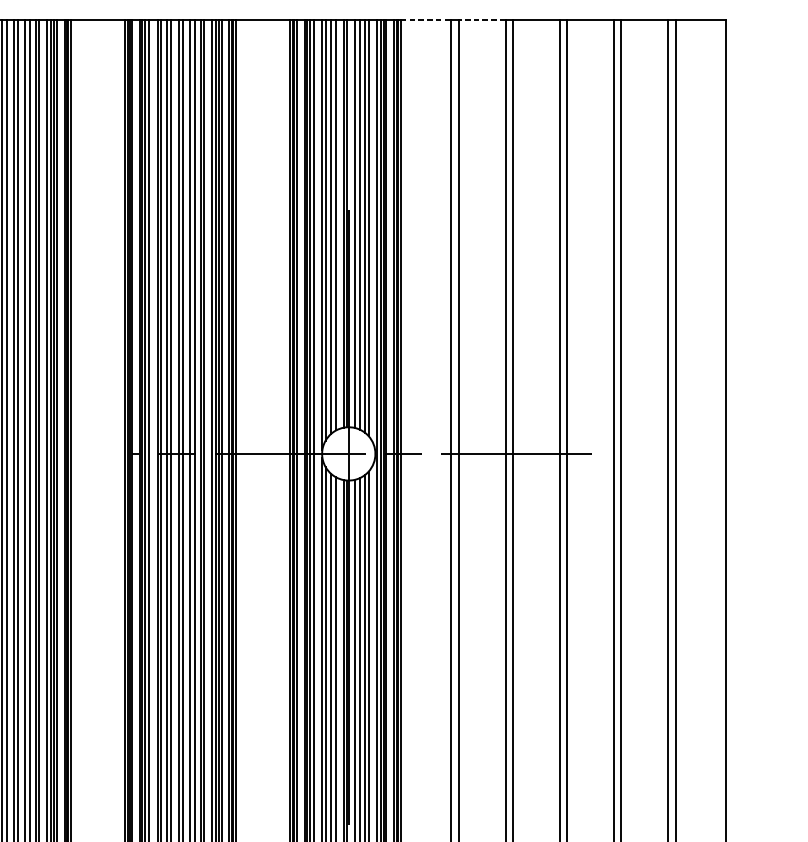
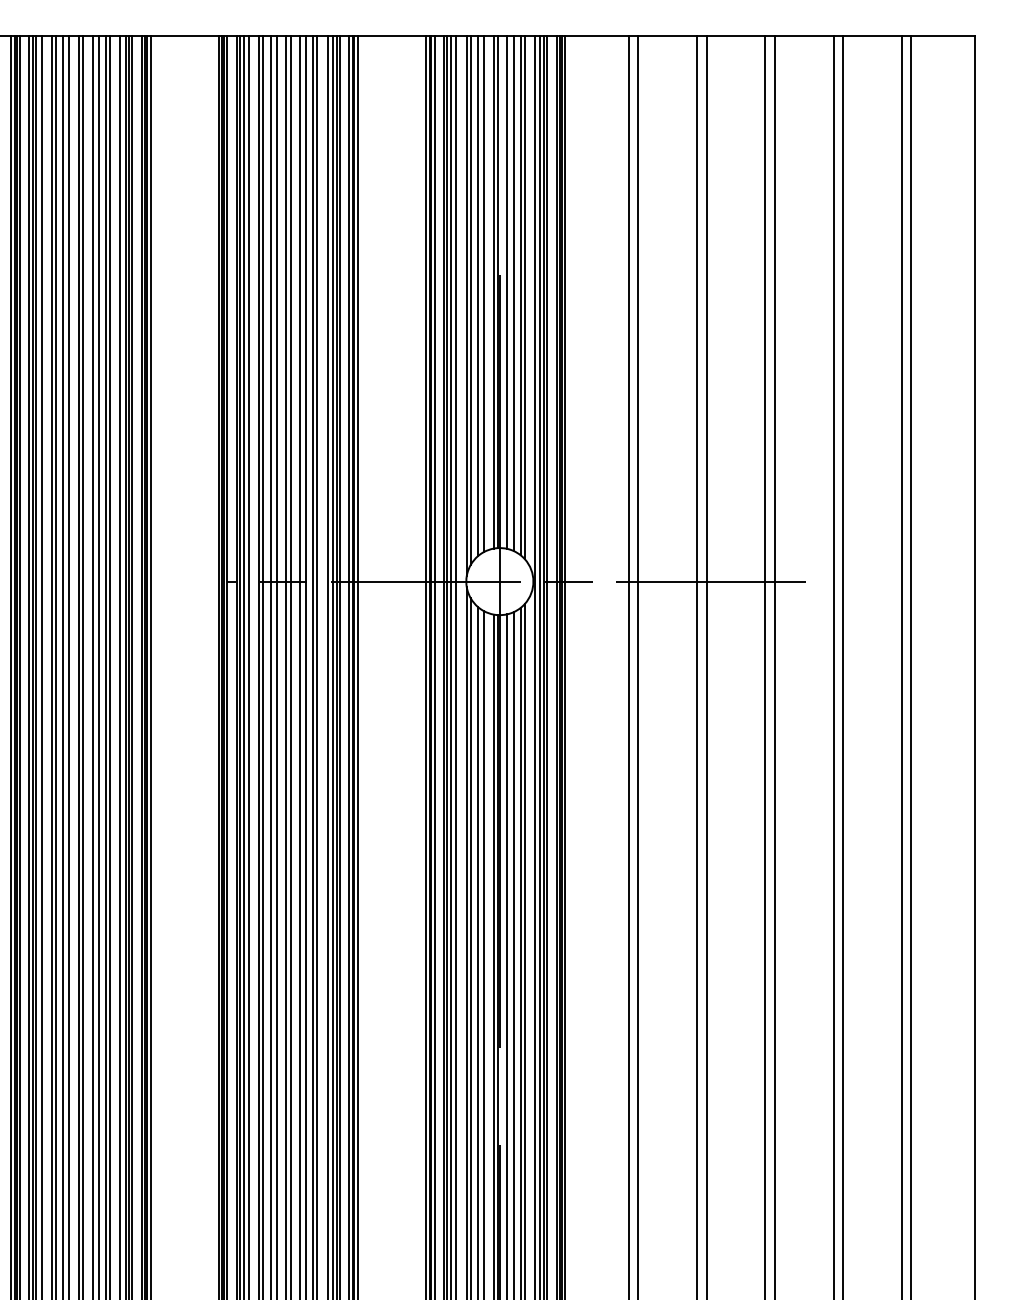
line: (426, 20) -> (597, 35), dashed -> solid
line: (481, 20) -> (667, 35), dashed -> solid

